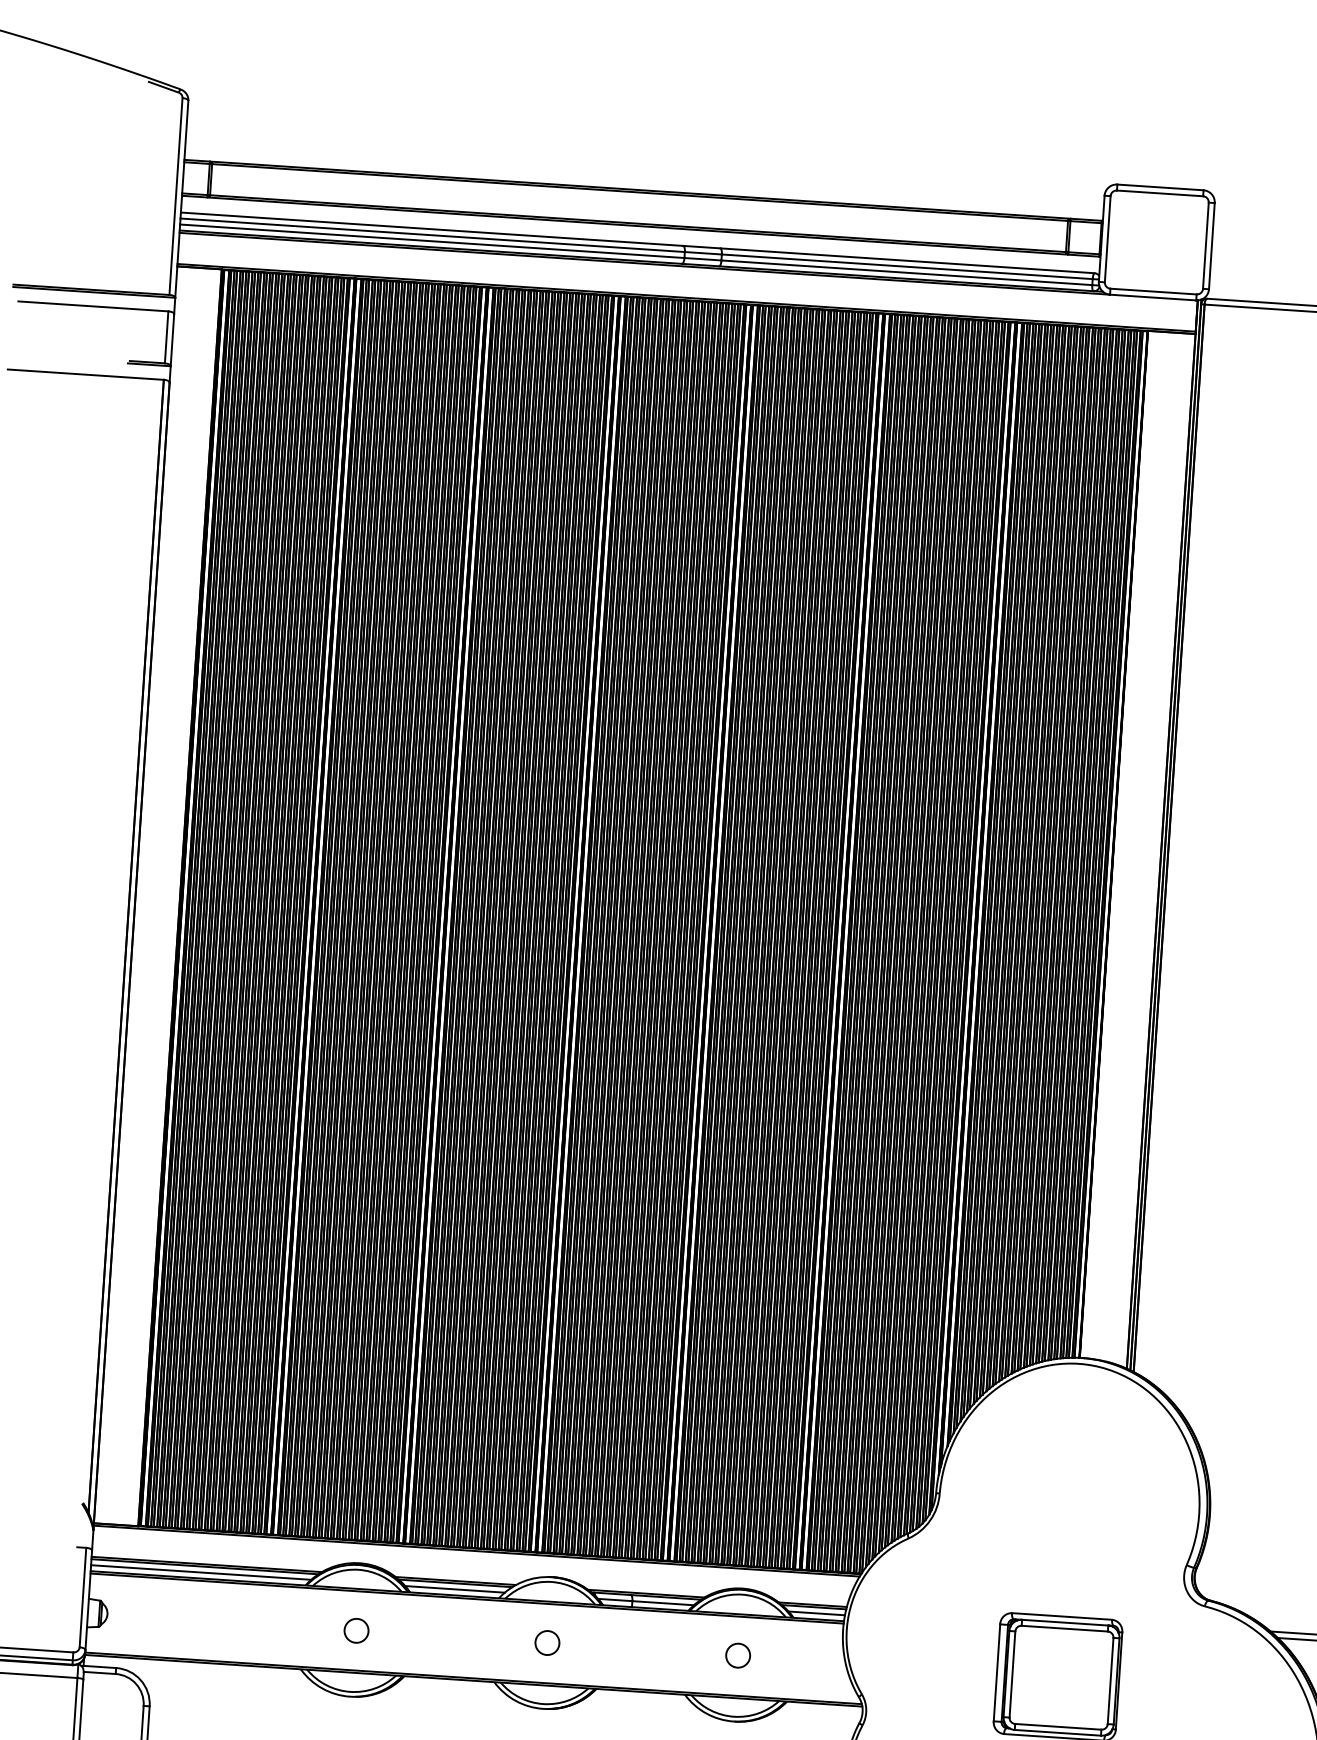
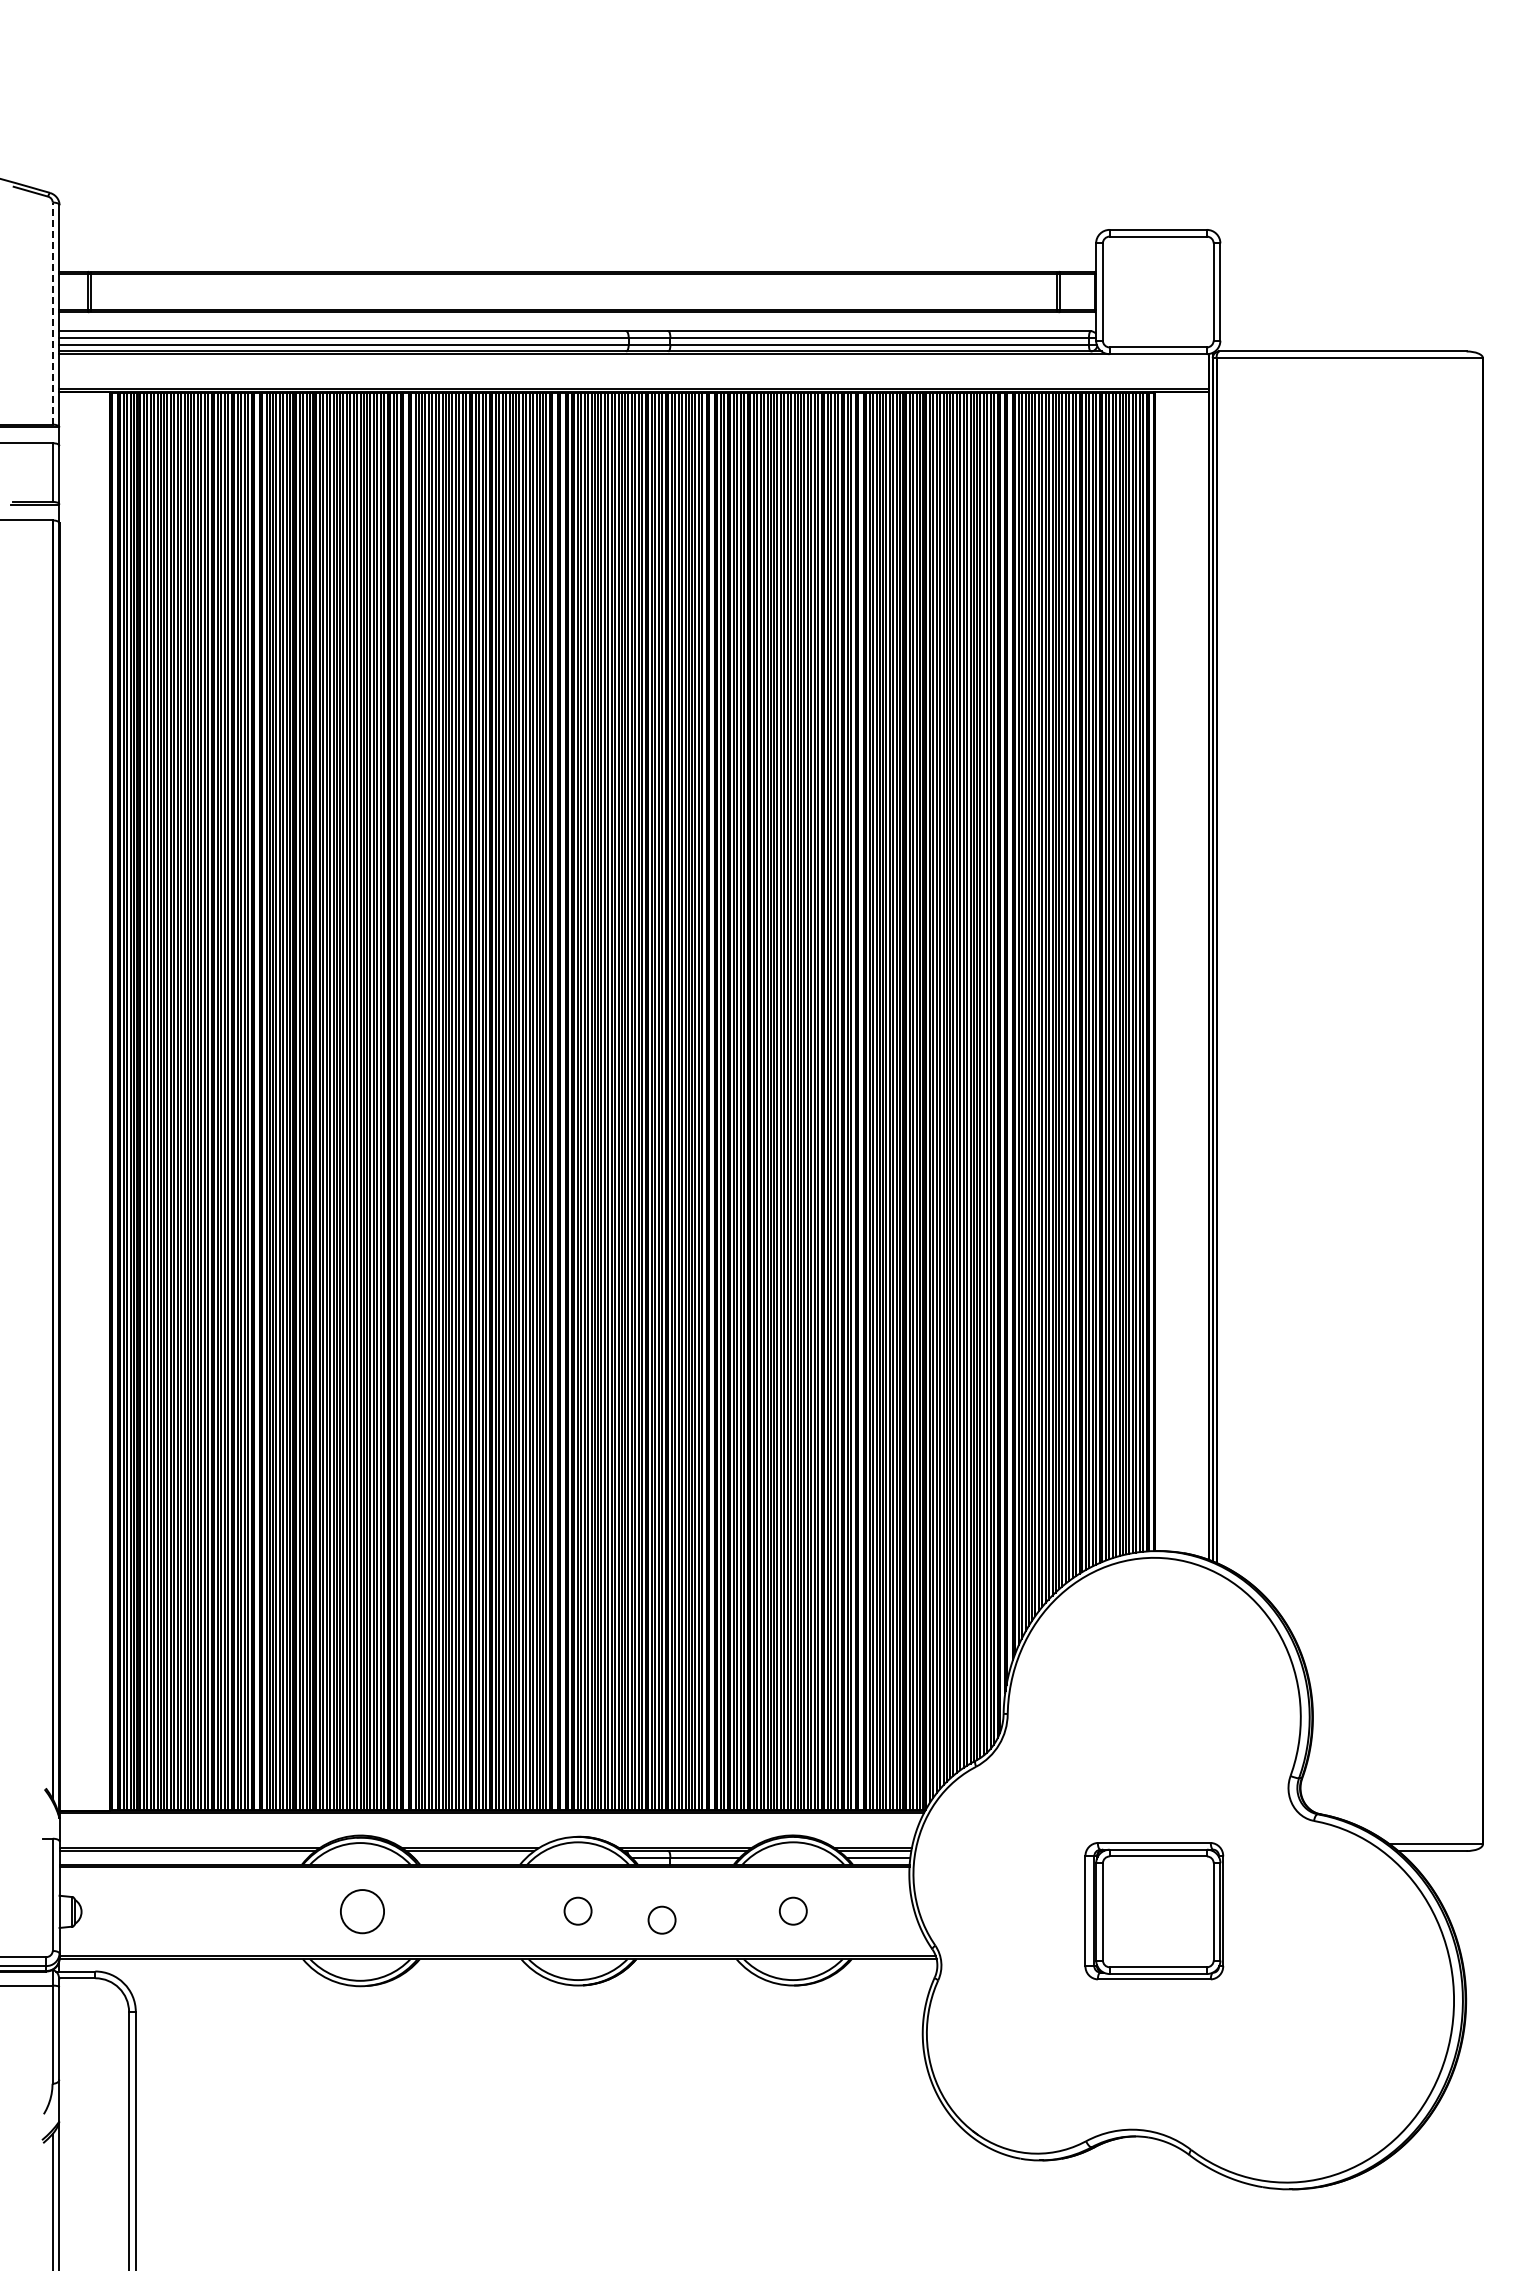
line: (175, 196) -> (52, 313), solid -> dashed
line: (200, 1572) -> (183, 1857), removed
line: (454, 1589) -> (469, 1857), removed
circle: (356, 1630) -> (362, 1911), size x1.6
circle: (620, 1655) -> (661, 1919), added

